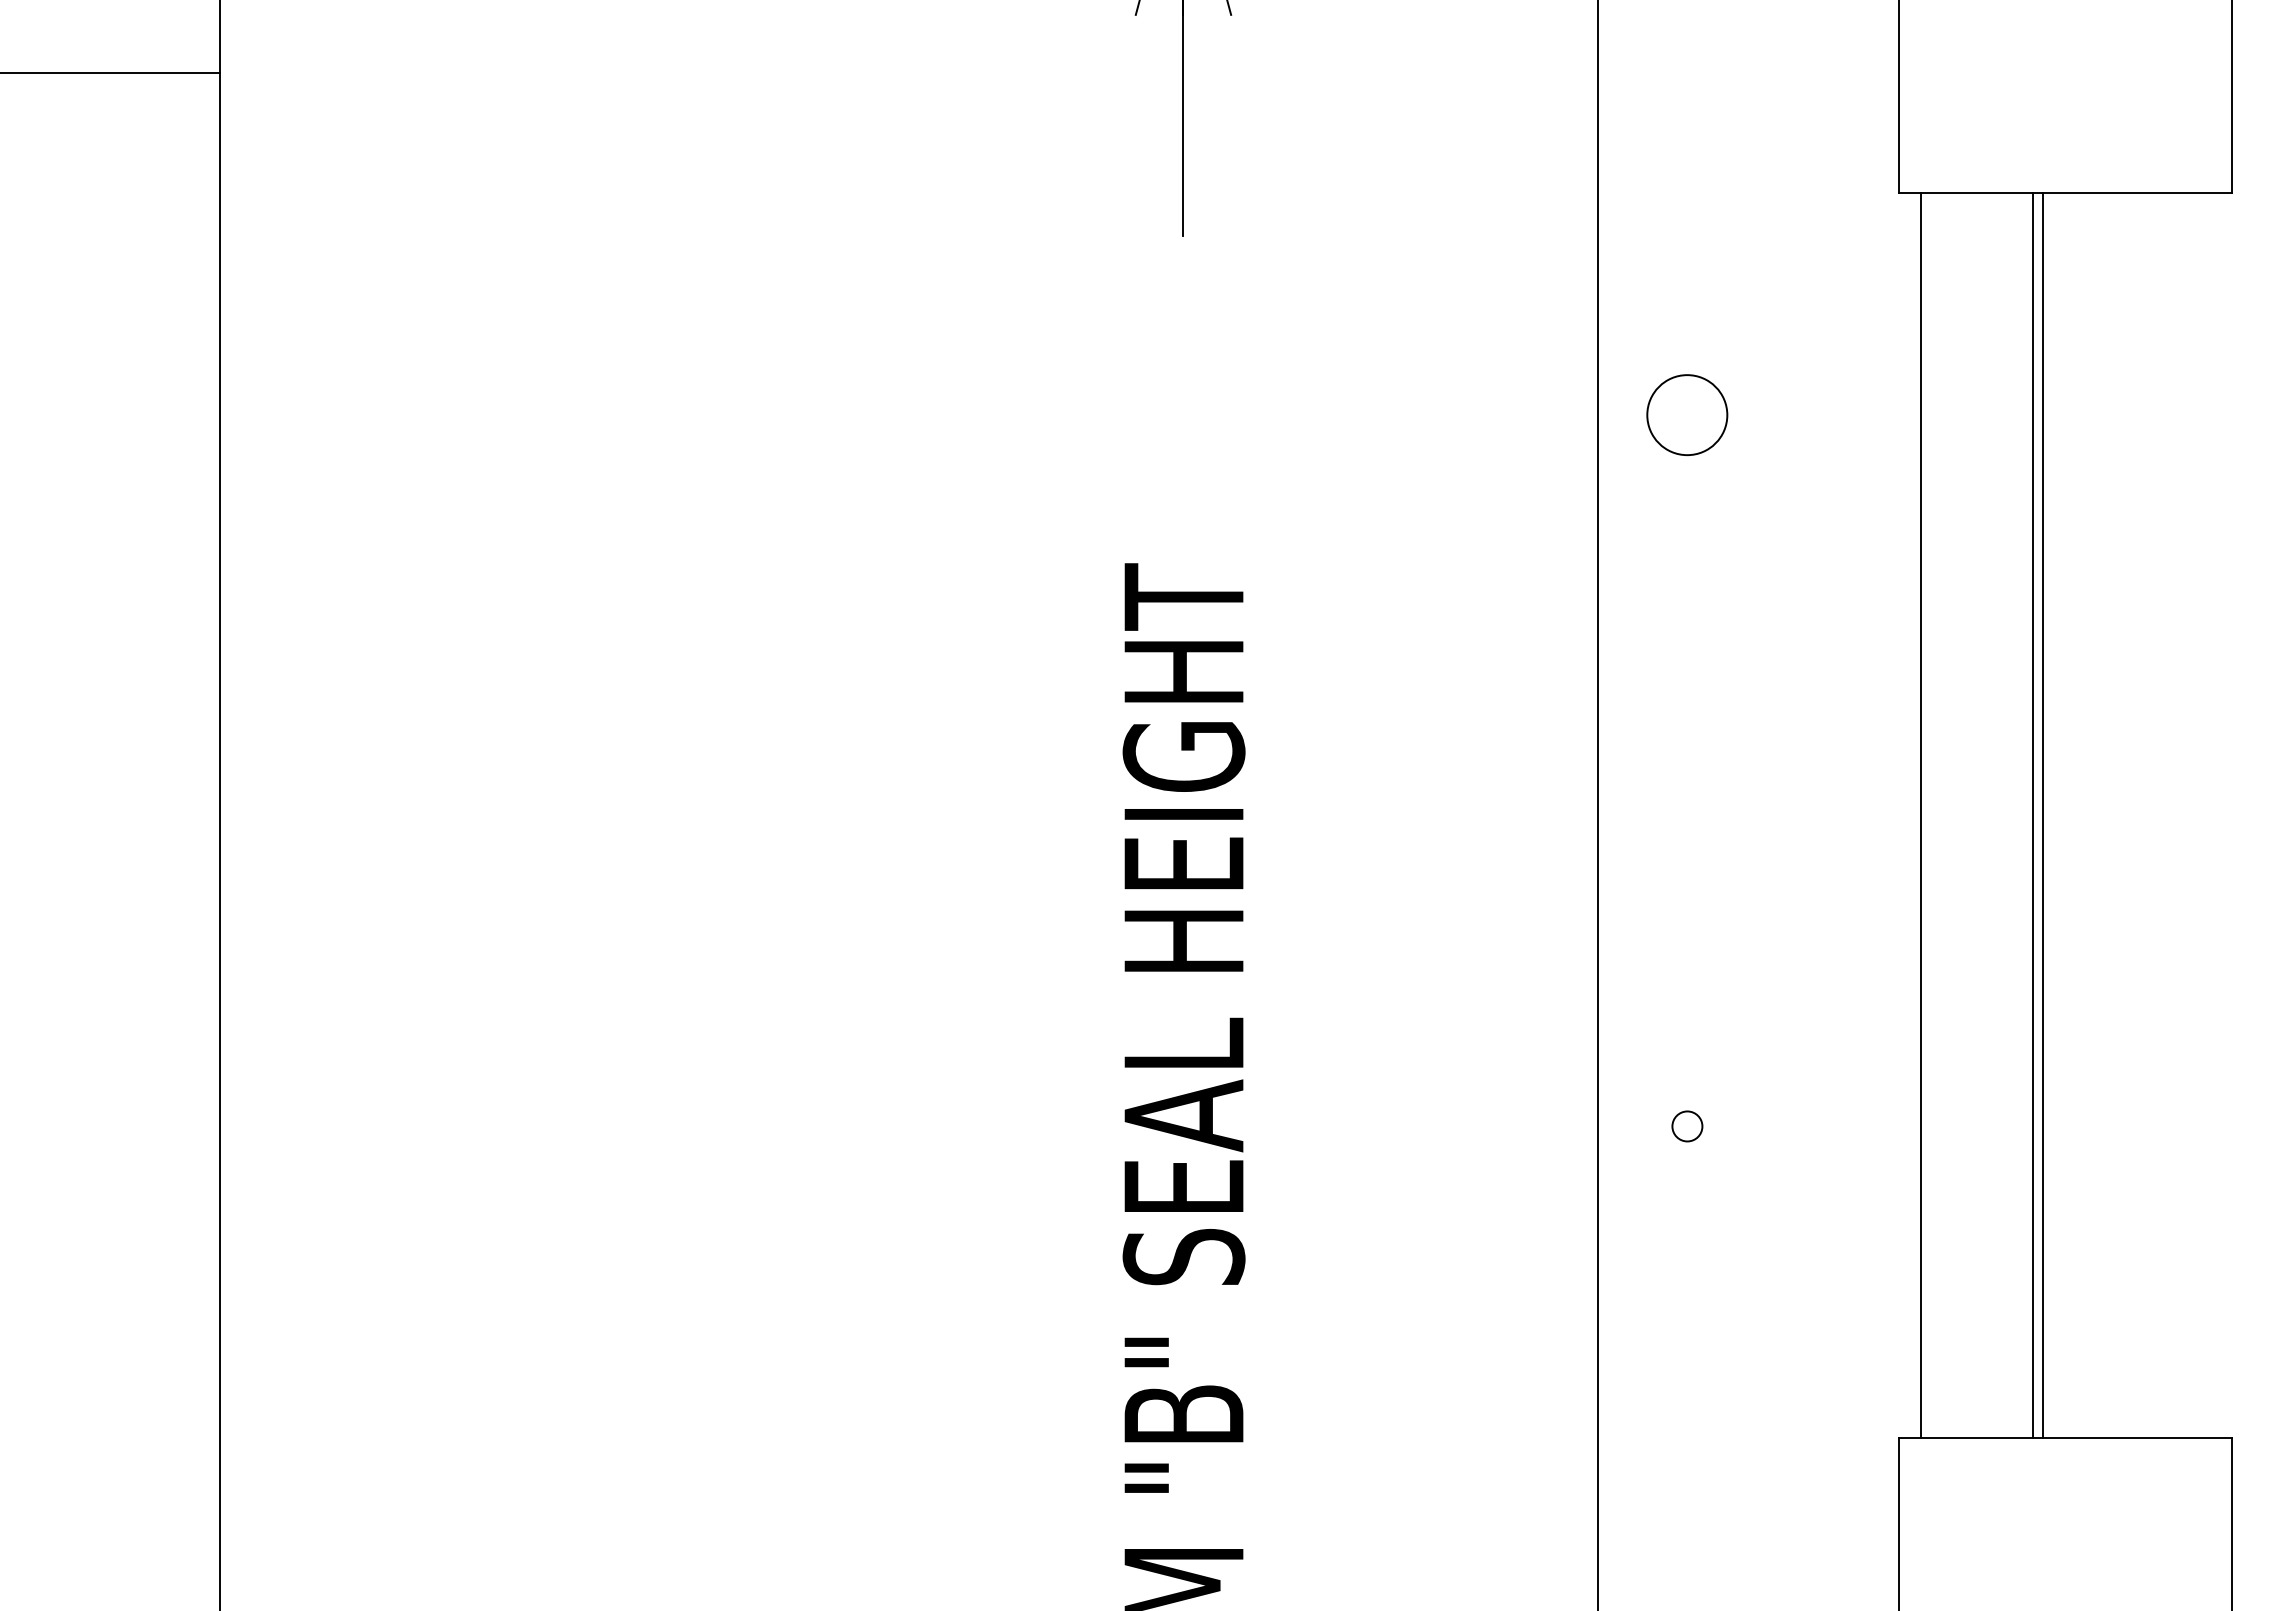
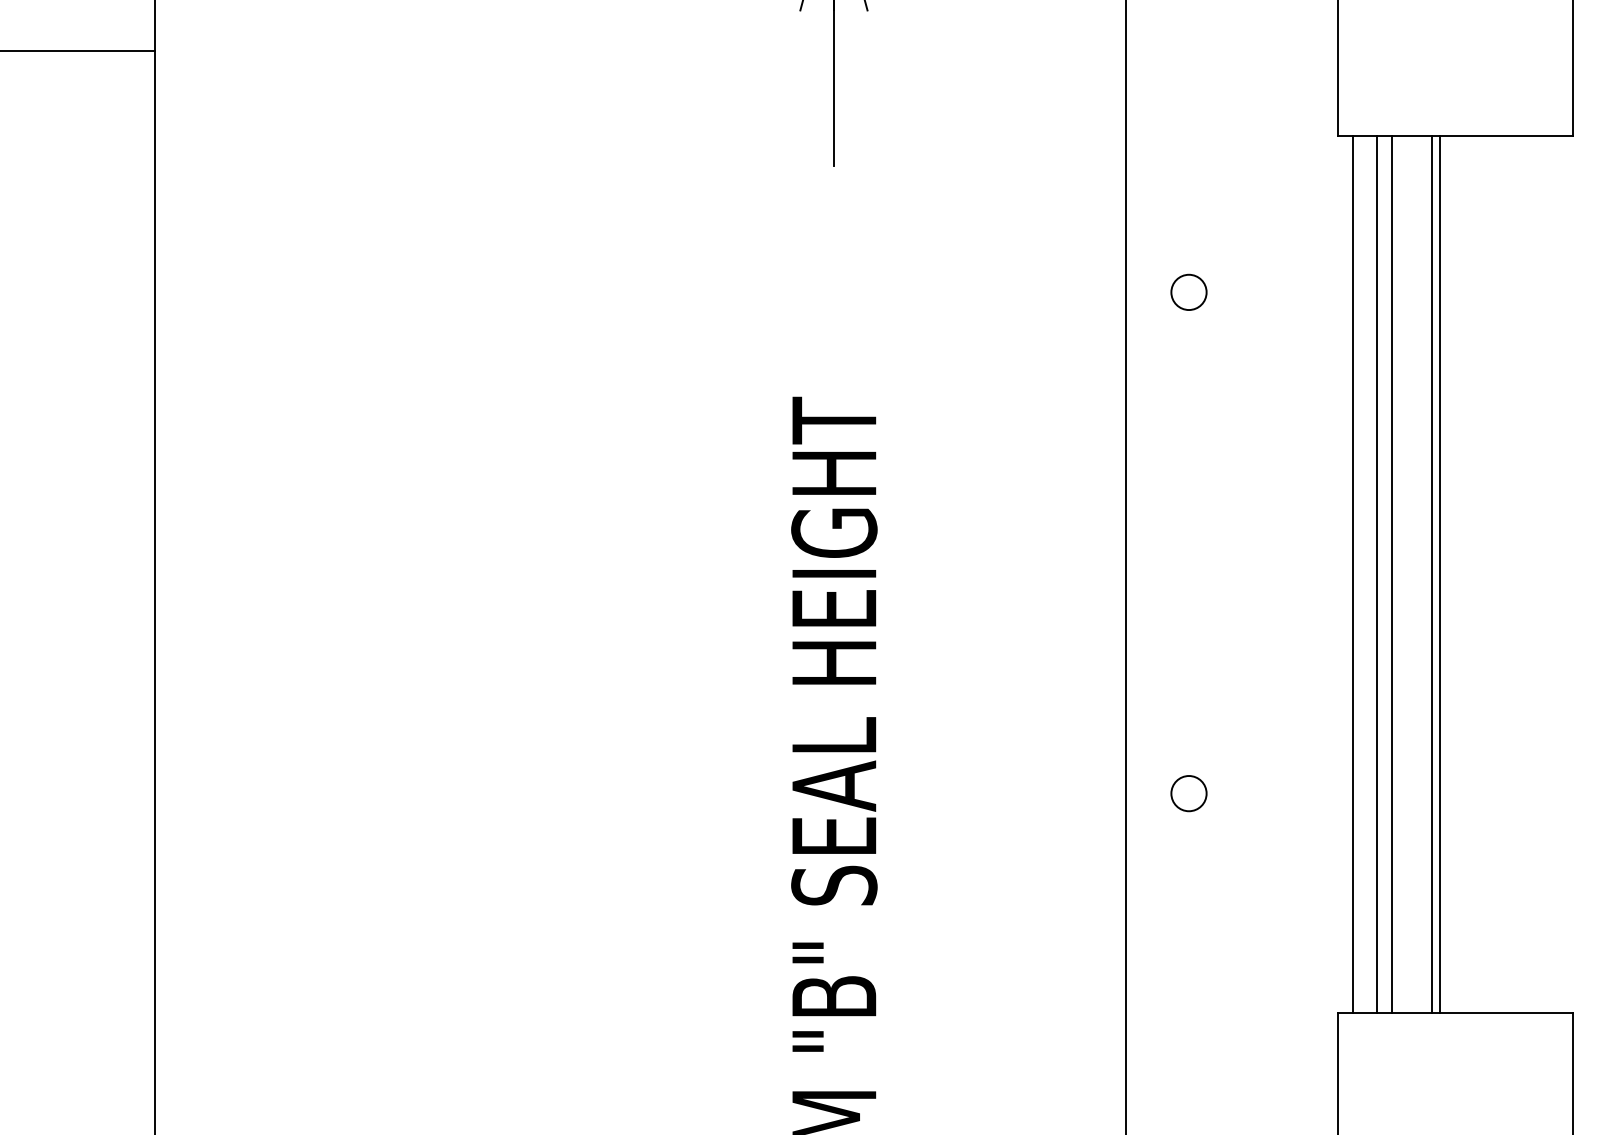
circle: (1687, 414) -> (1189, 292), size x0.62
line: (1954, 814) -> (1377, 573), added
line: (1975, 814) -> (1392, 573), added
circle: (1687, 1126) -> (1189, 793), size x1.67

